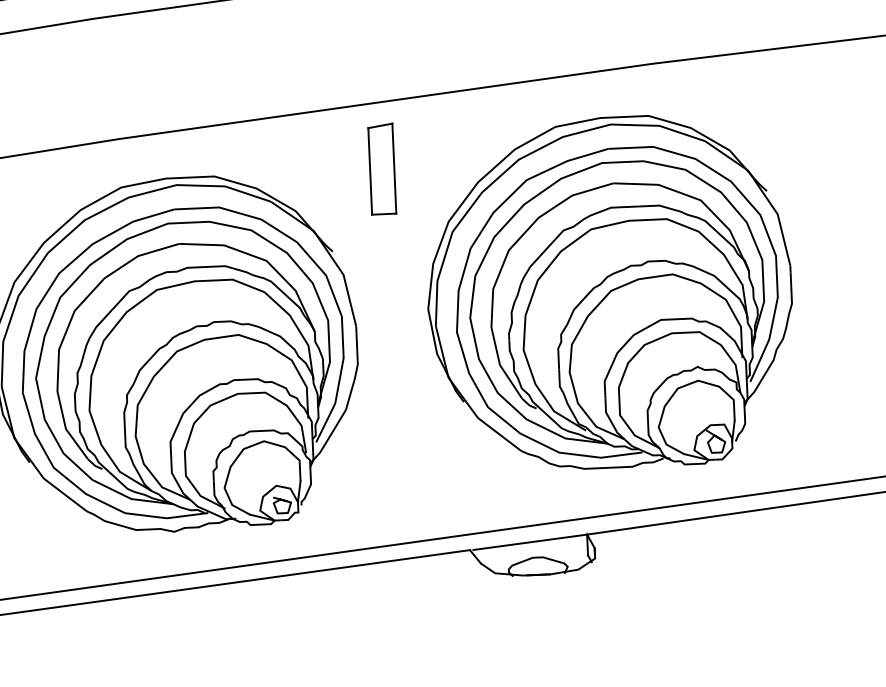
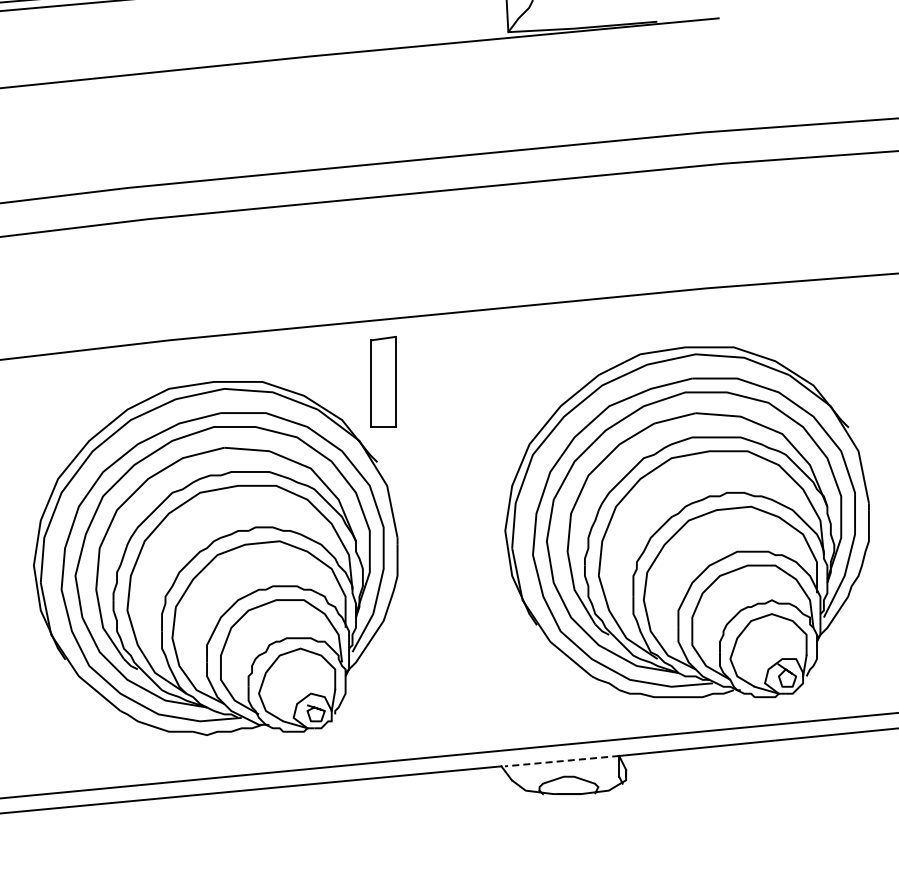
part: (382, 168) -> (383, 381), moved
part: (608, 292) -> (686, 522), moved
line: (529, 542) -> (561, 761), solid -> dashed

